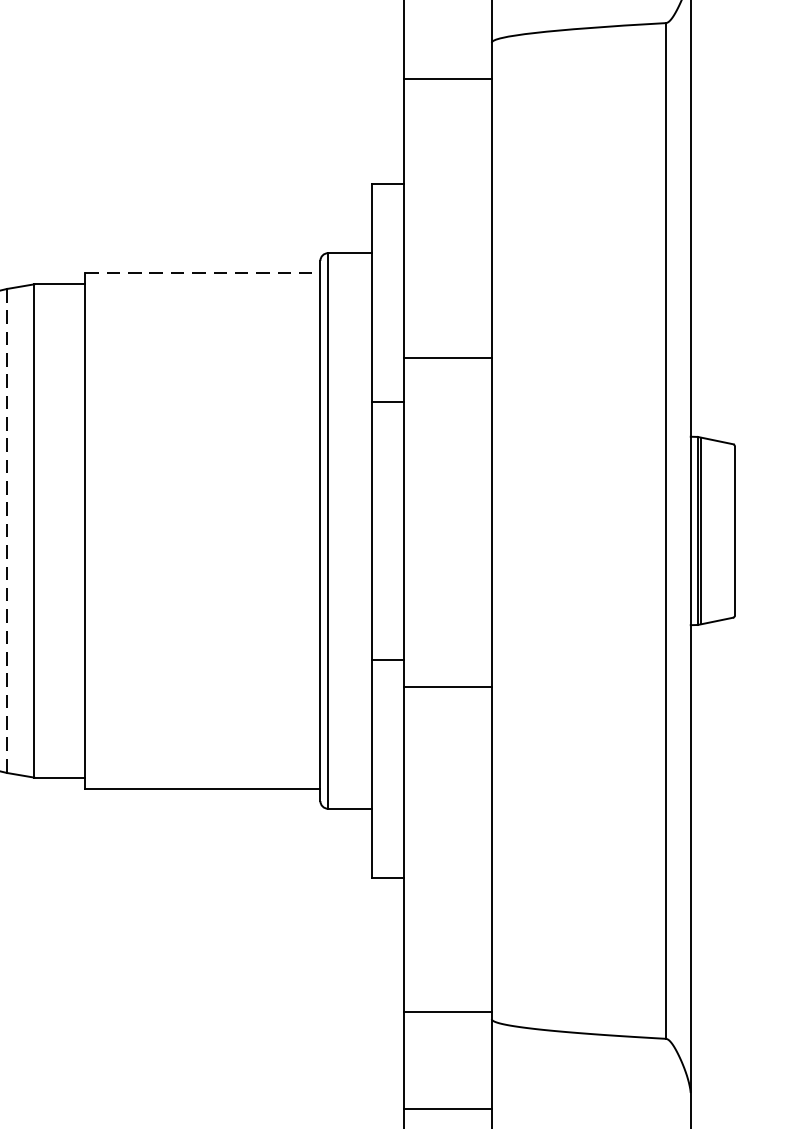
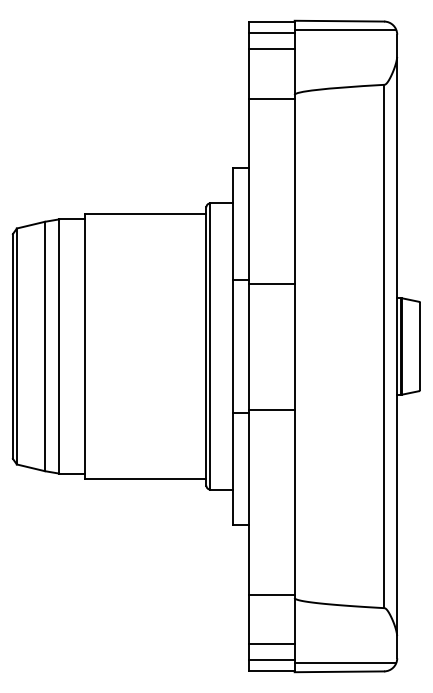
line: (446, 78) -> (271, 98), moved
line: (202, 272) -> (145, 213), dashed -> solid
line: (446, 358) -> (271, 283), moved
line: (6, 530) -> (44, 346), dashed -> solid
line: (446, 686) -> (271, 409), moved

